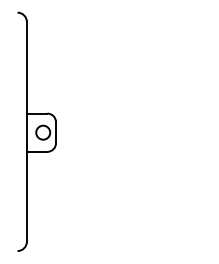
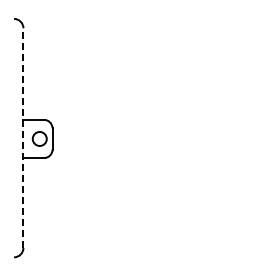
line: (26, 132) -> (23, 138), solid -> dashed

